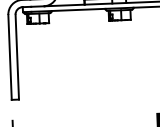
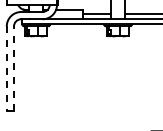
line: (17, 56) -> (14, 68), solid -> dashed
line: (9, 57) -> (6, 69), solid -> dashed

